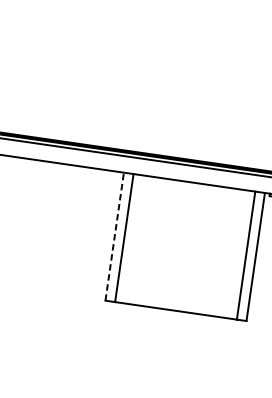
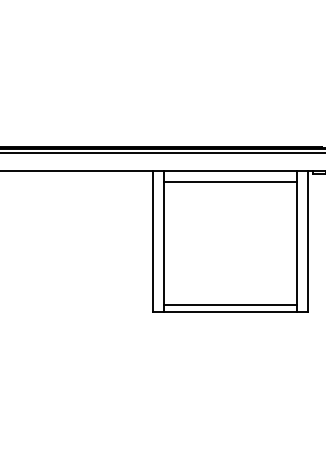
line: (193, 192) -> (230, 181), added
line: (114, 236) -> (152, 241), dashed -> solid
line: (177, 305) -> (230, 305), added

